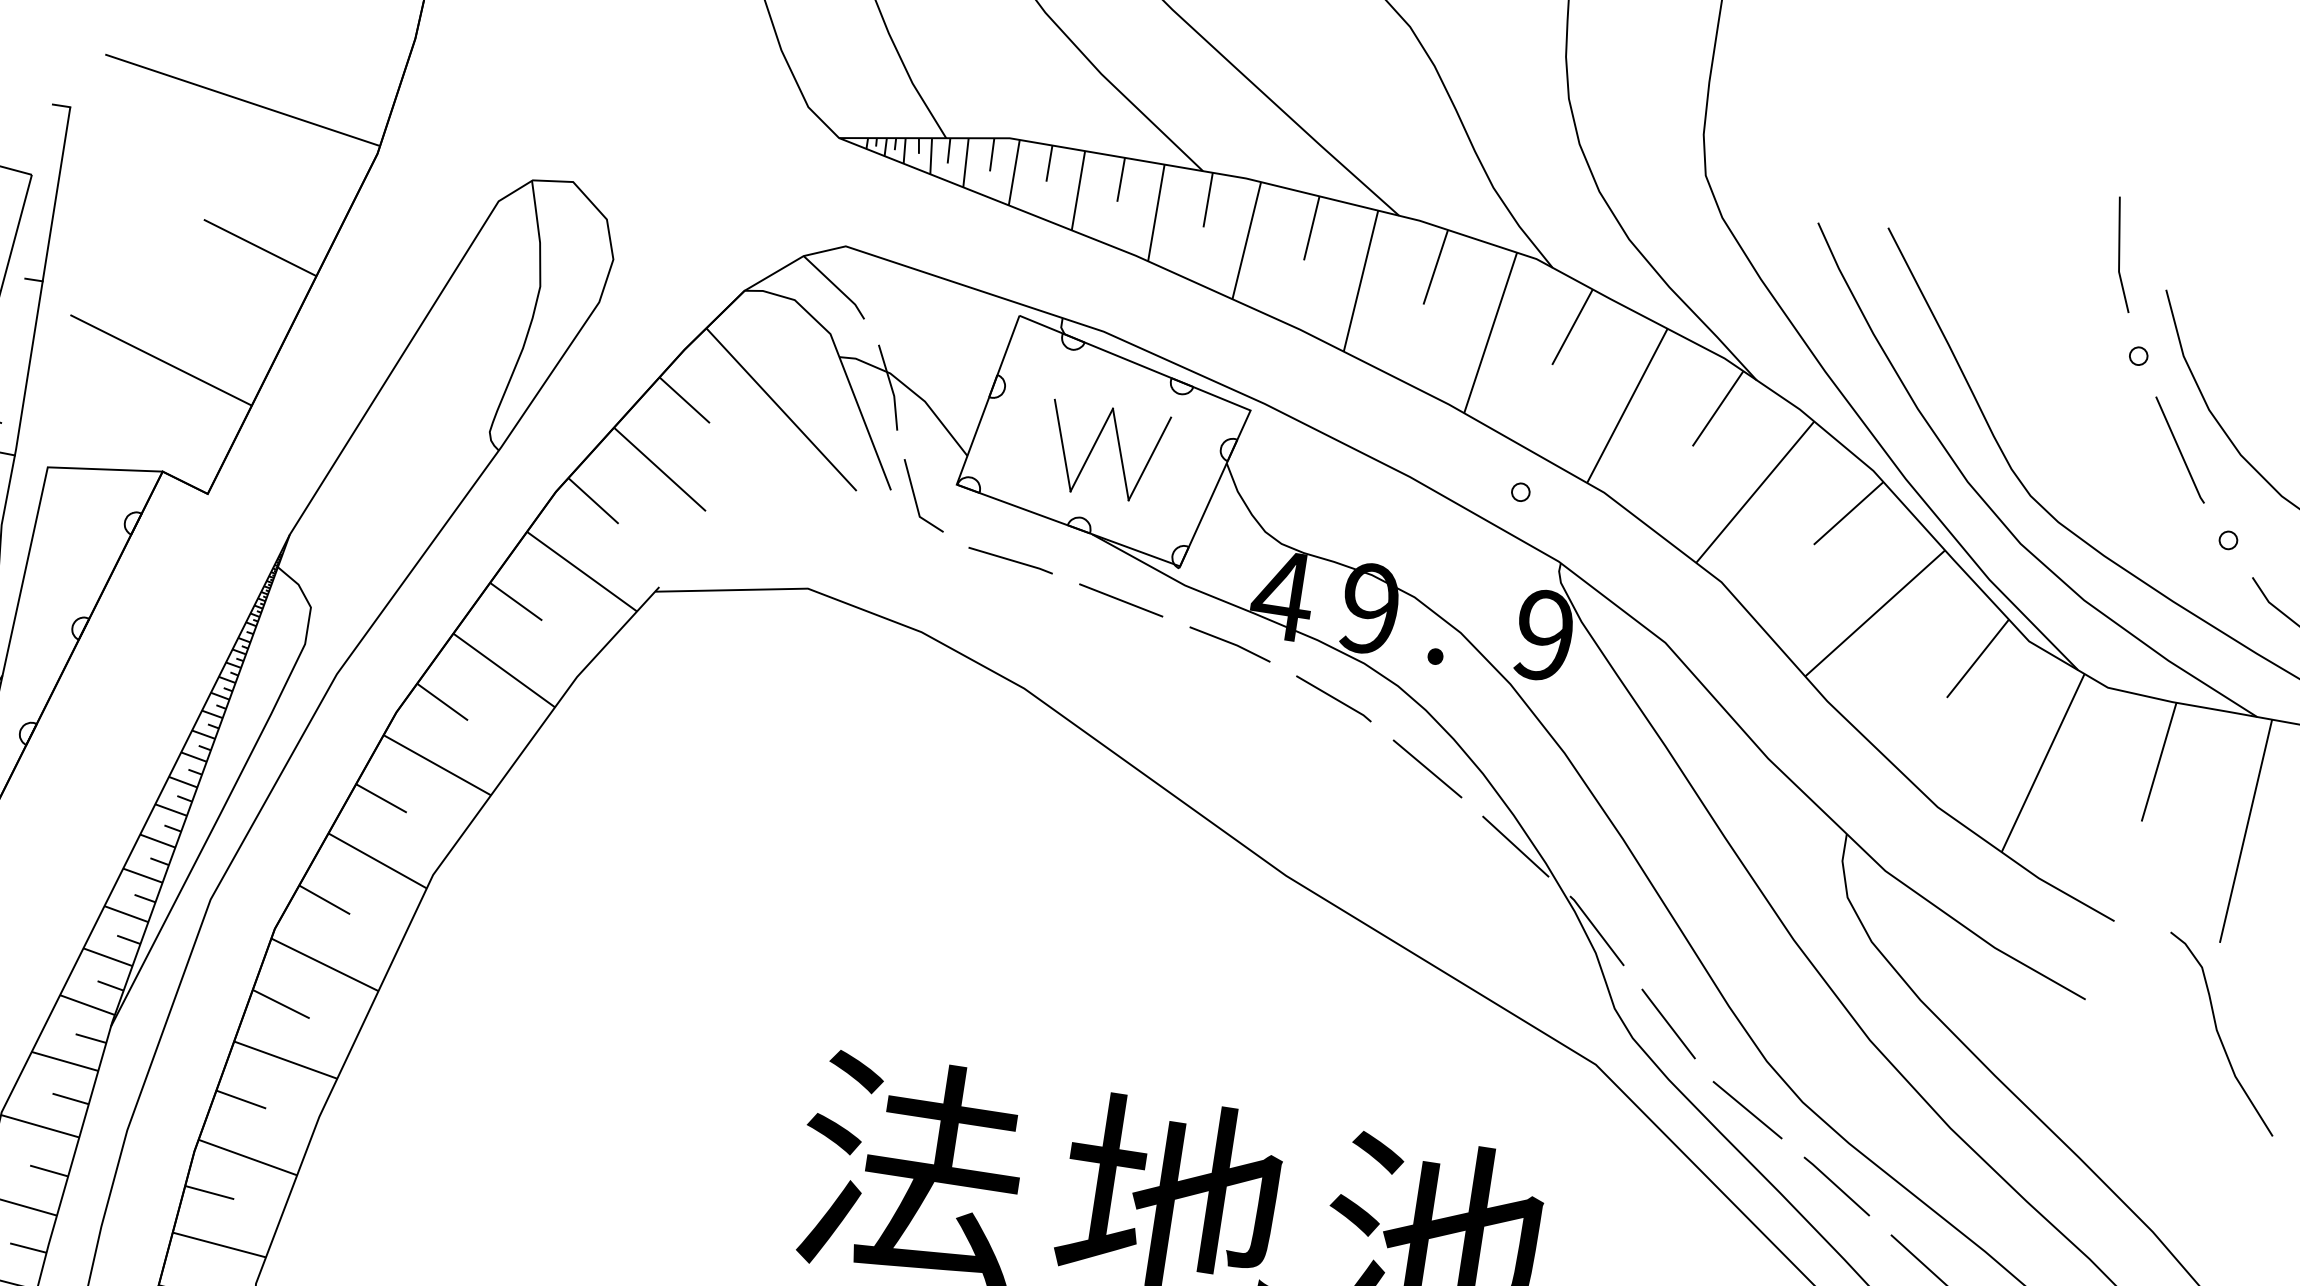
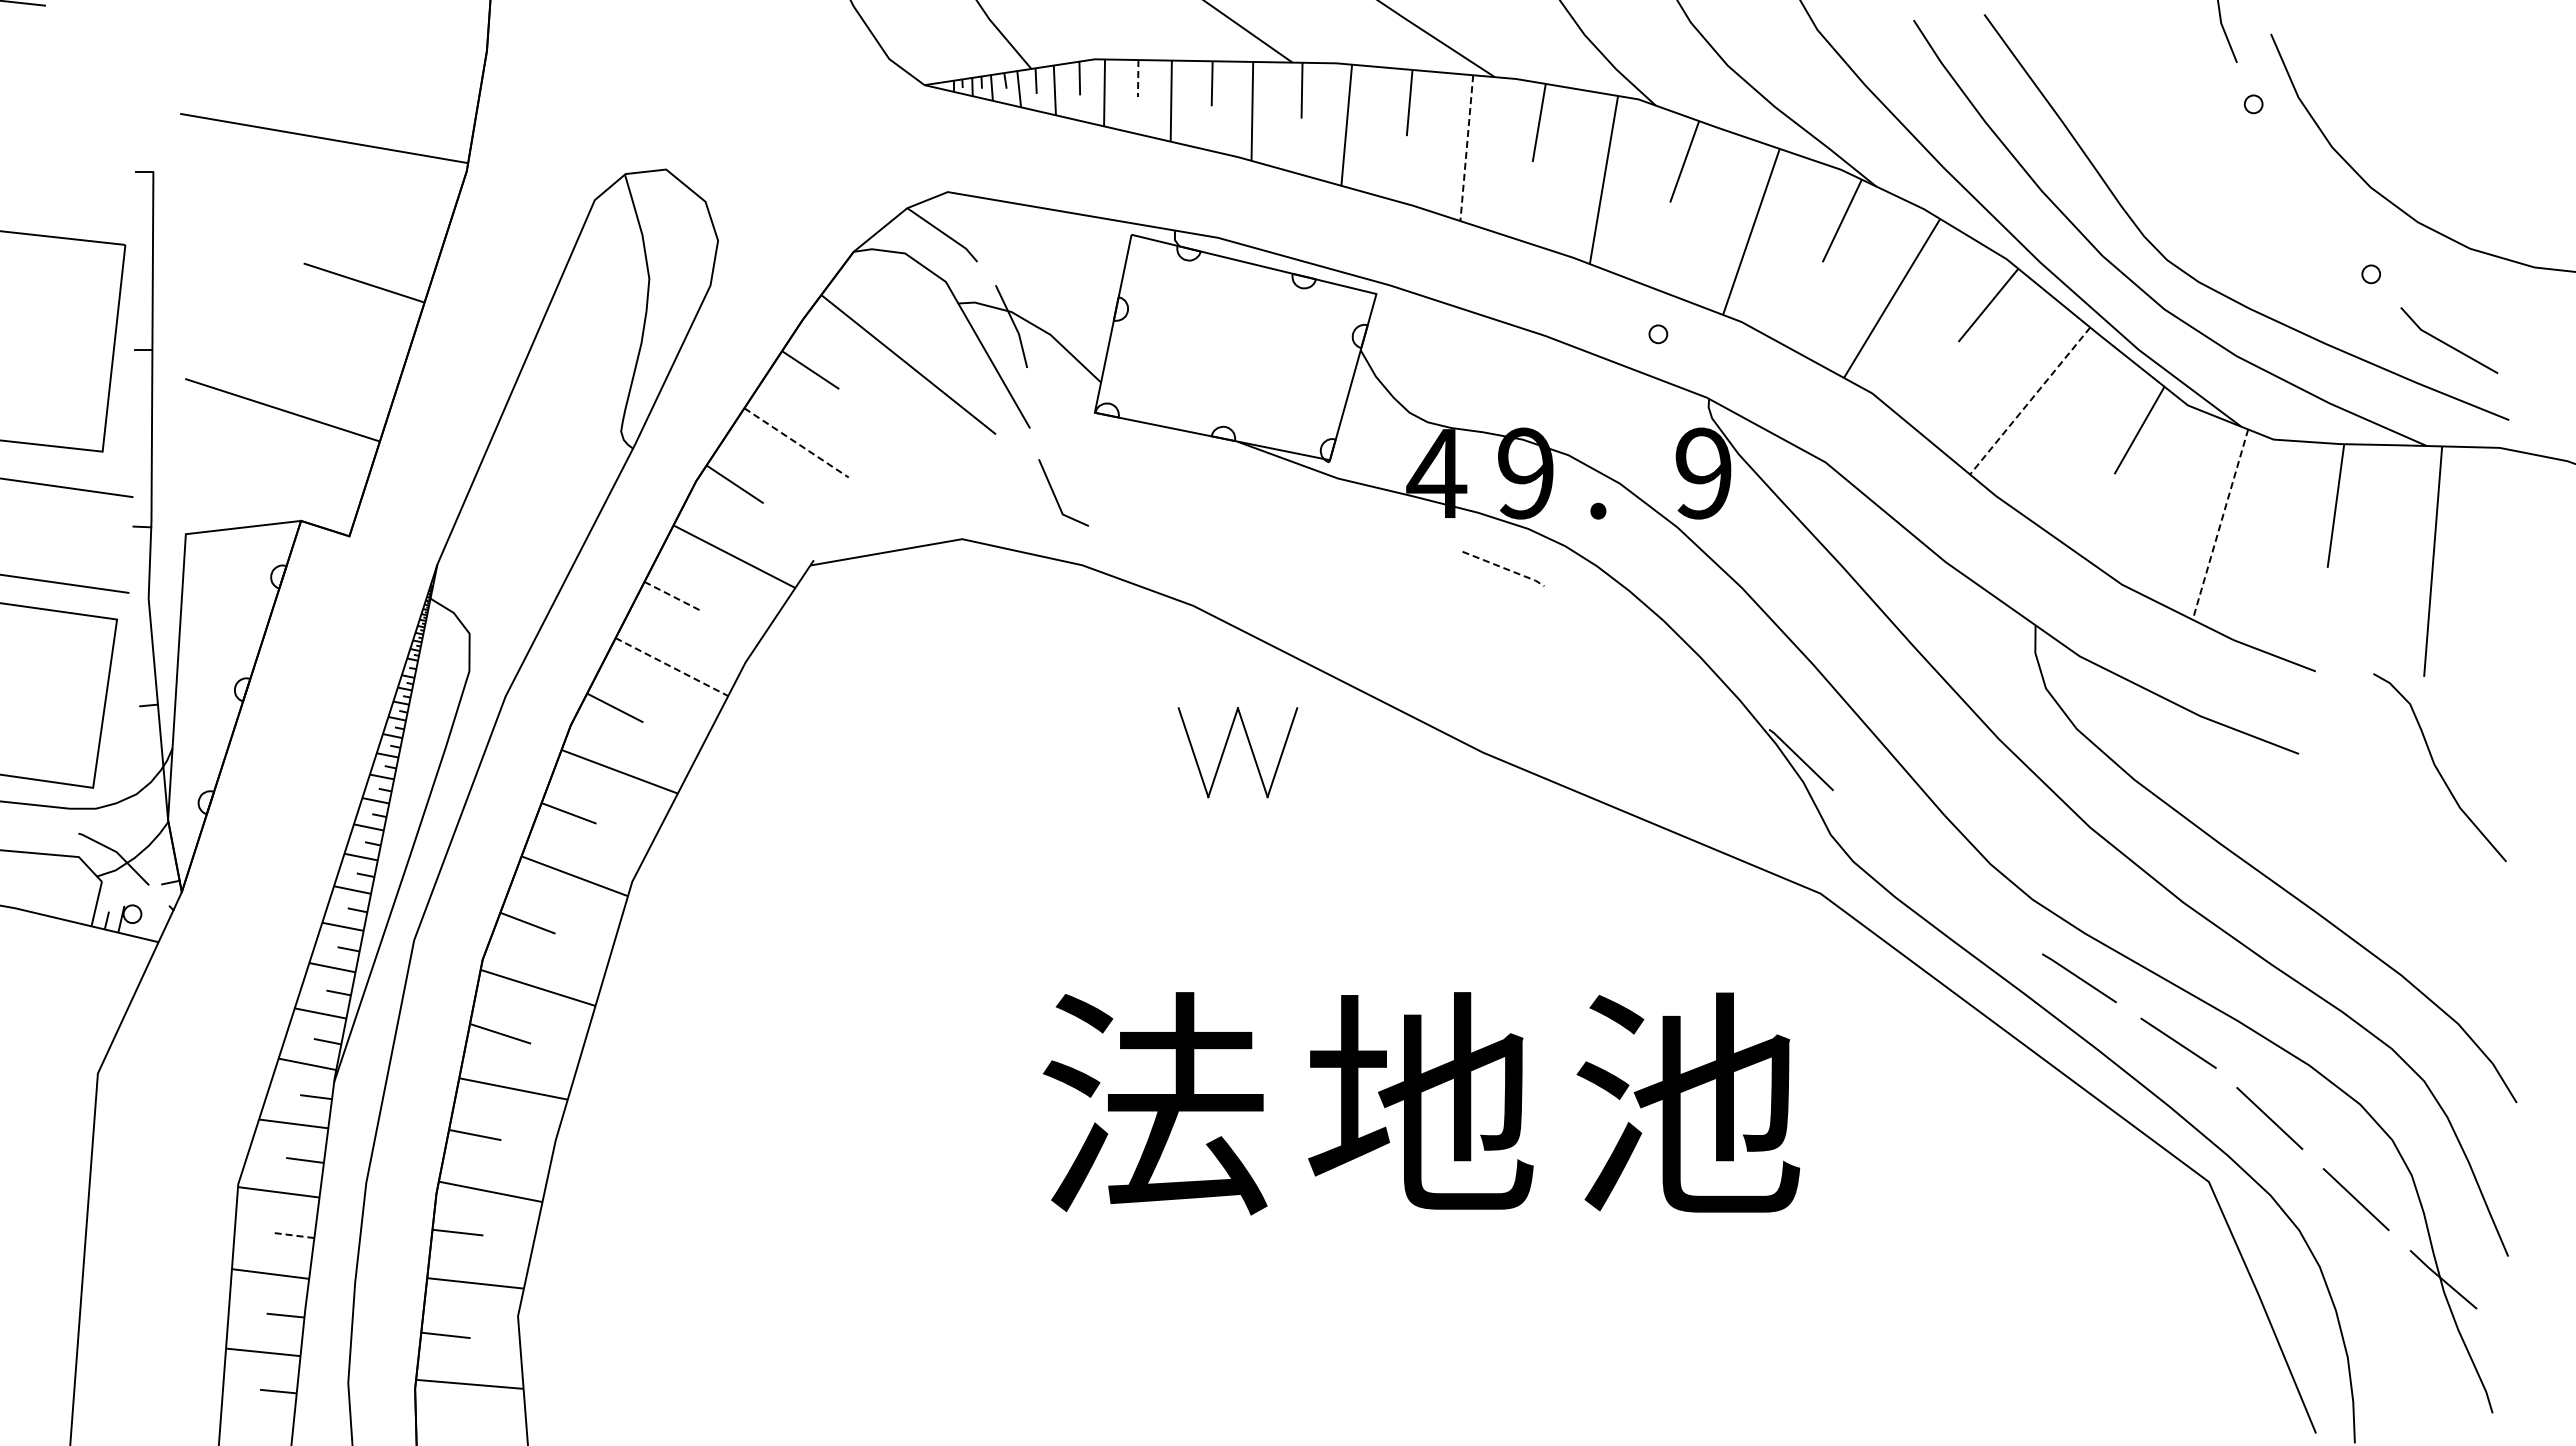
line: (1049, 164) -> (1138, 79), solid -> dashed
line: (1360, 281) -> (1466, 148), solid -> dashed
part: (1094, 447) -> (1225, 749), moved
line: (2180, 449) -> (2309, 191), removed
line: (659, 469) -> (796, 442), solid -> dashed
line: (915, 496) -> (1055, 494), moved
line: (1010, 560) -> (1160, 480), removed
line: (1121, 599) -> (1276, 502), removed
line: (516, 601) -> (673, 596), solid -> dashed
line: (1875, 612) -> (2030, 400), solid -> dashed
line: (1230, 643) -> (1391, 529), removed
line: (504, 670) -> (672, 667), solid -> dashed
line: (1335, 698) -> (1505, 568), solid -> dashed
line: (2043, 763) -> (2220, 525), solid -> dashed
line: (1427, 769) -> (1607, 624), removed
line: (1515, 846) -> (1707, 688), removed
line: (1668, 1023) -> (1886, 841), removed
line: (1747, 1109) -> (1978, 915), removed
line: (49, 1170) -> (294, 1235), solid -> dashed

